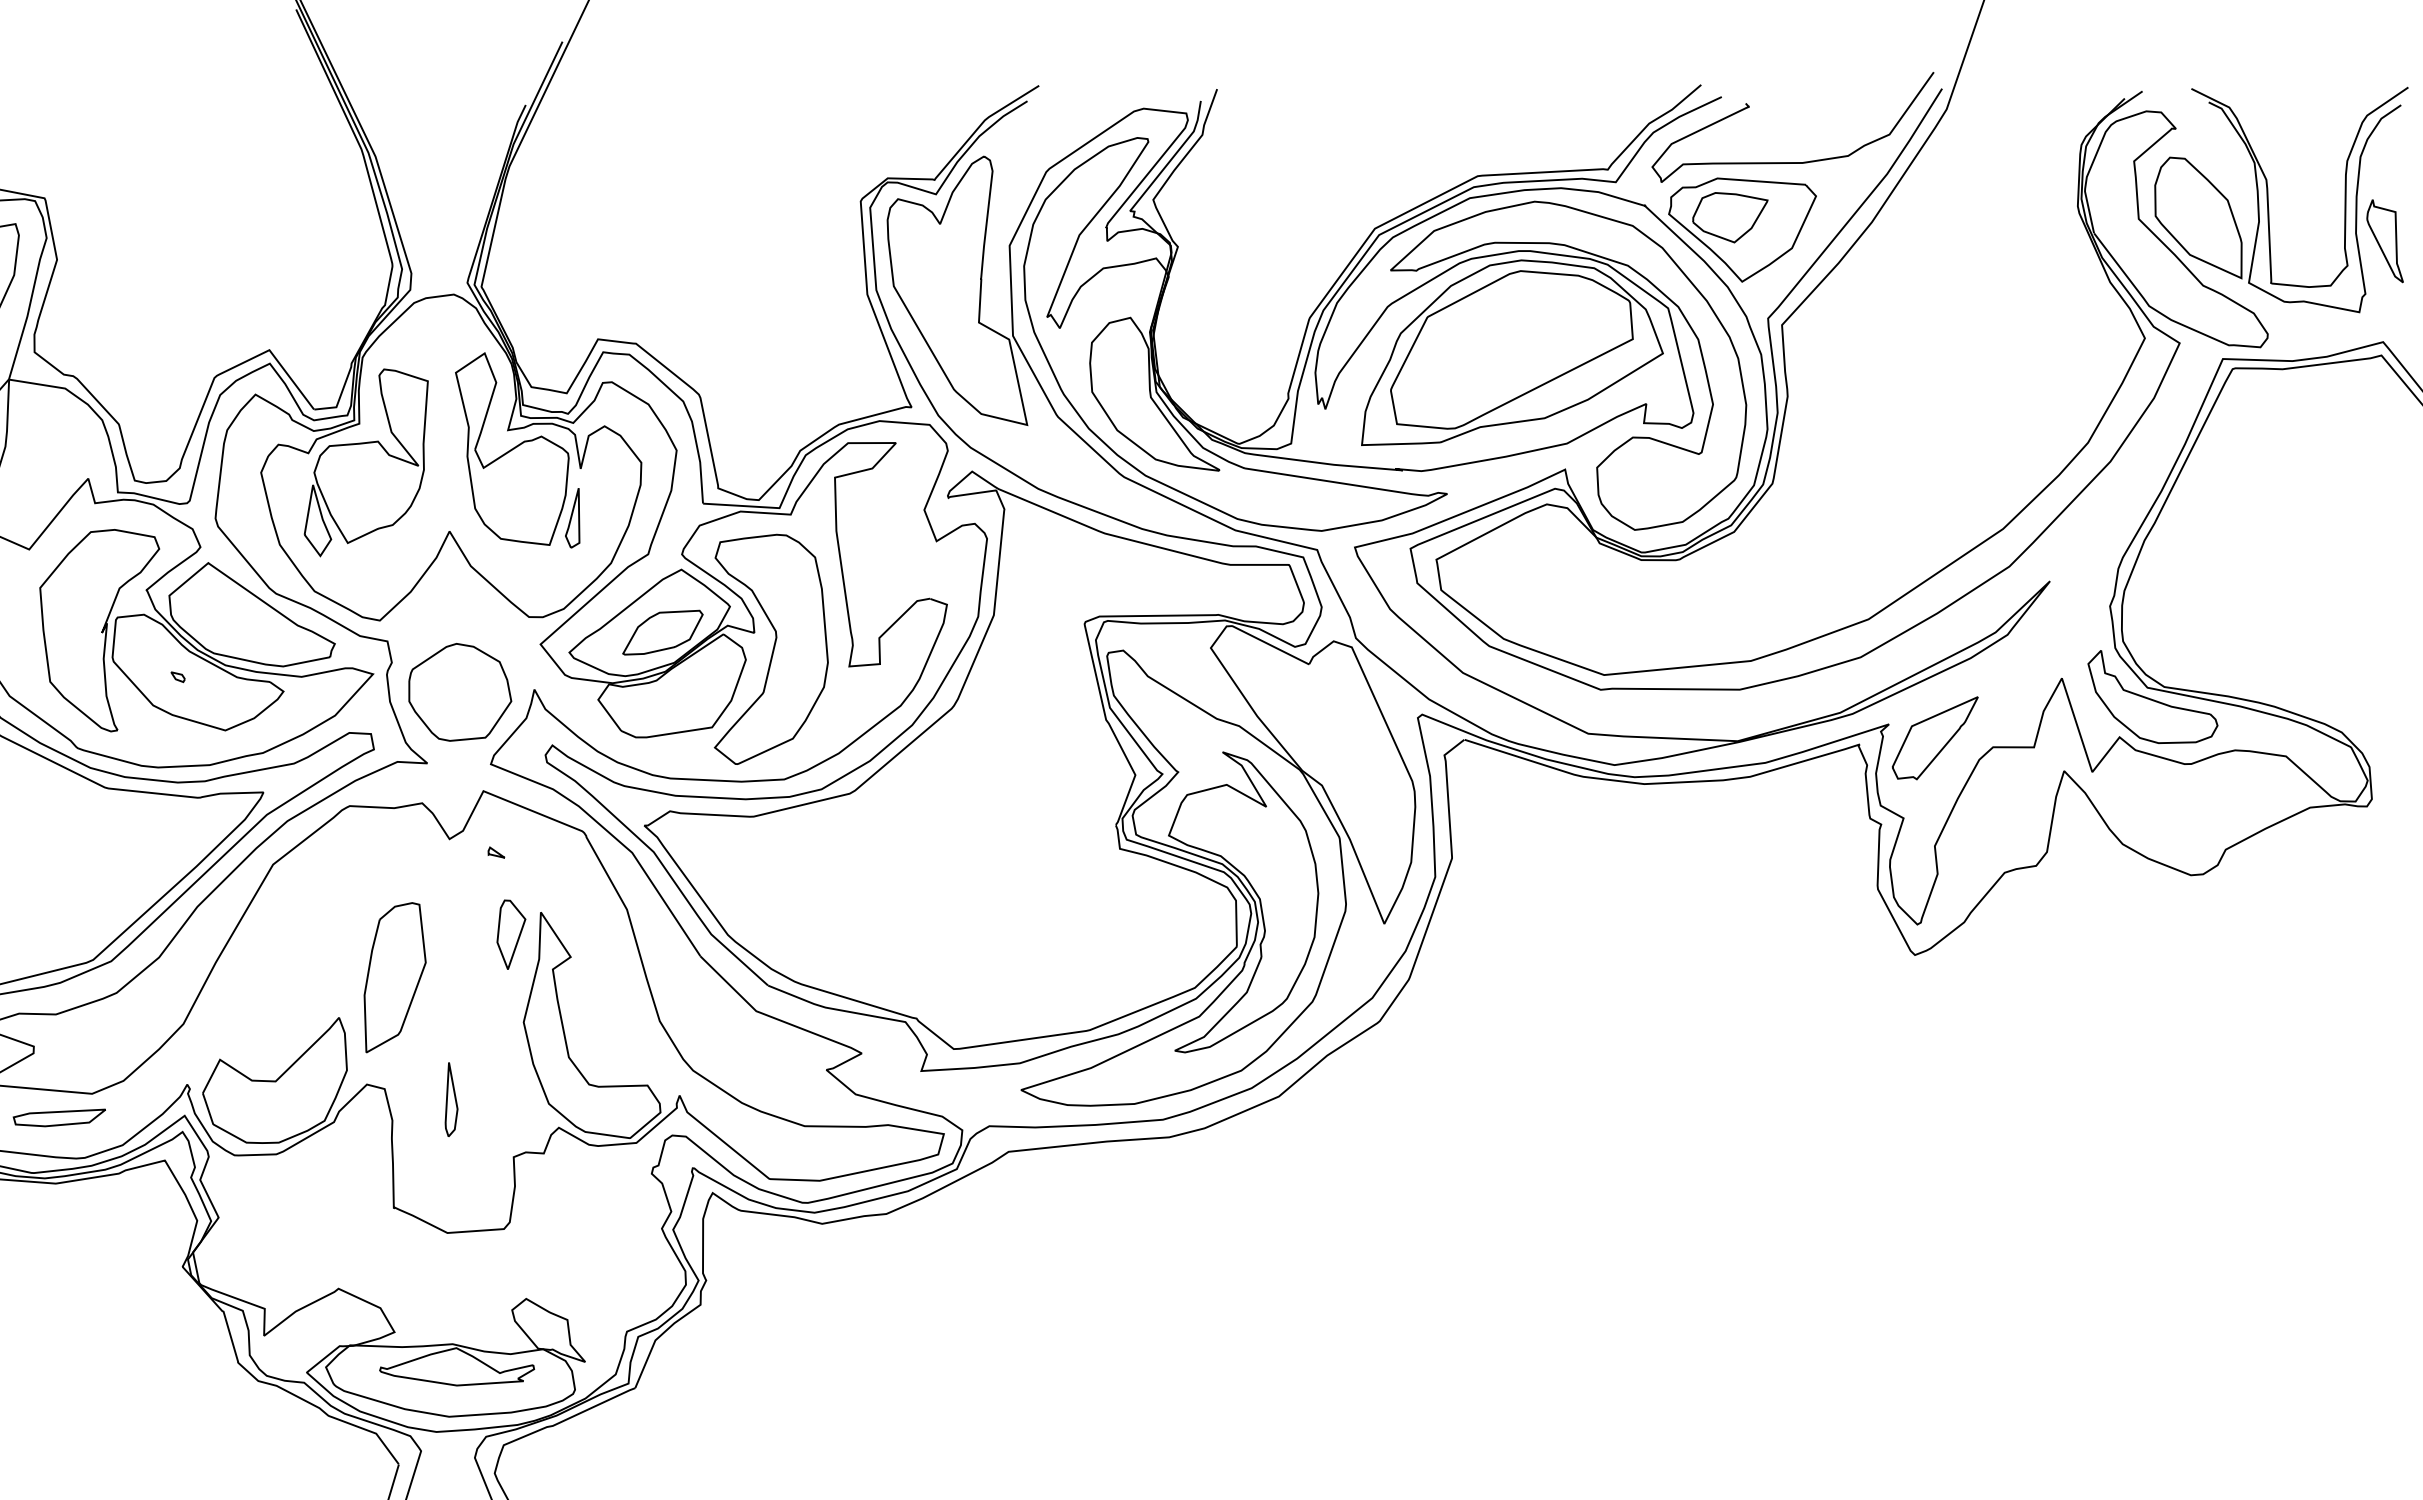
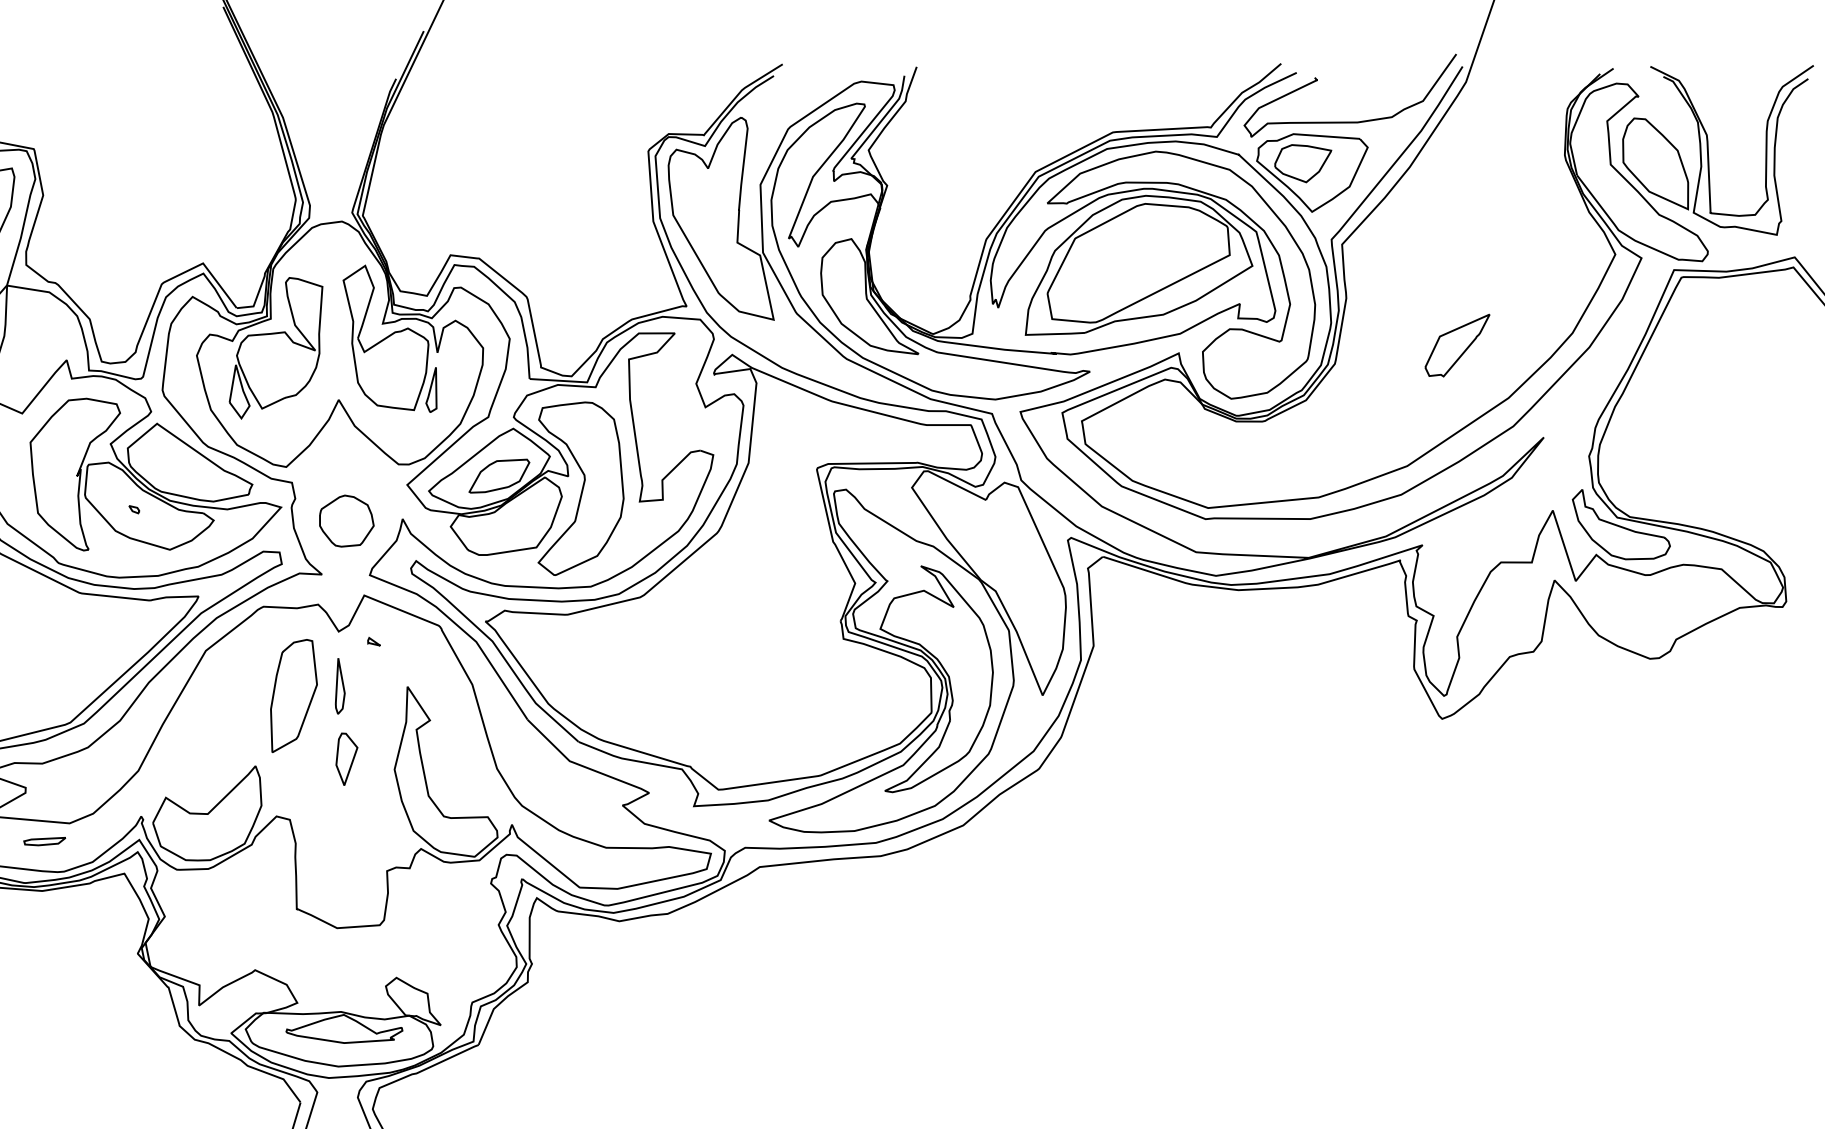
part: (2384, 241) -> (1795, 181), removed
part: (460, 692) -> (346, 521), size x0.7
part: (1934, 738) -> (1456, 345), moved
part: (511, 934) -> (346, 759), moved
part: (394, 977) -> (293, 695), moved
part: (451, 1099) -> (340, 686), moved
part: (58, 1117) -> (44, 841), size x0.6

